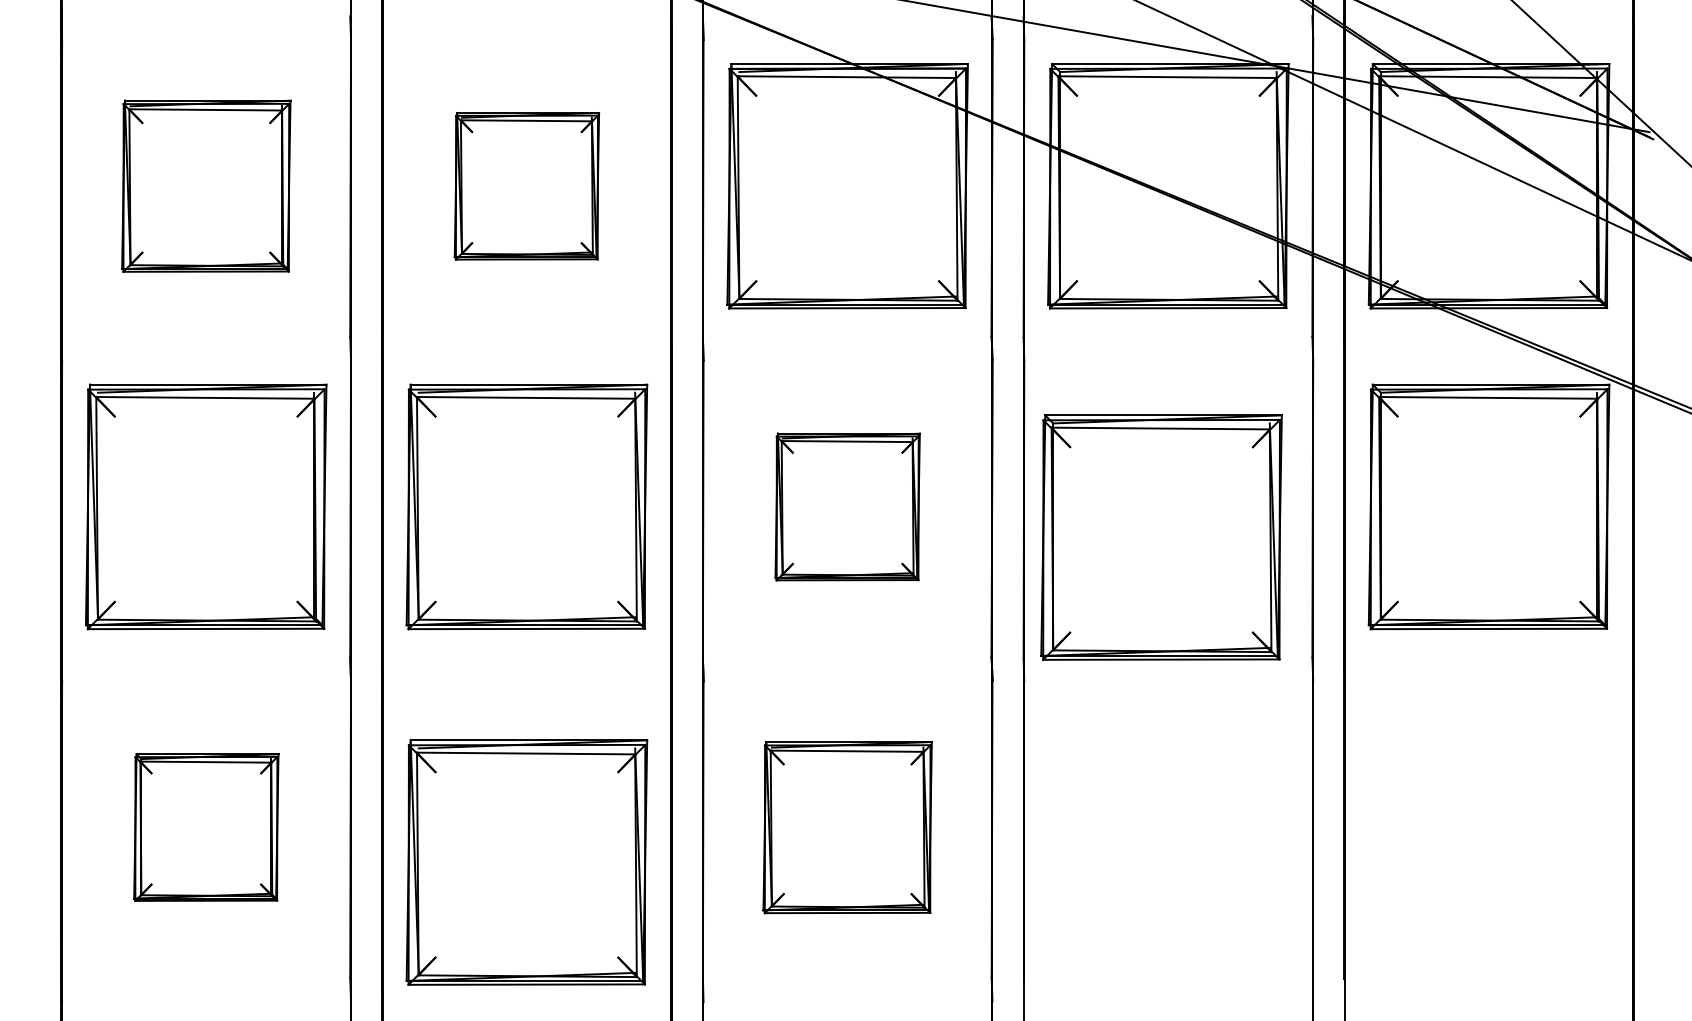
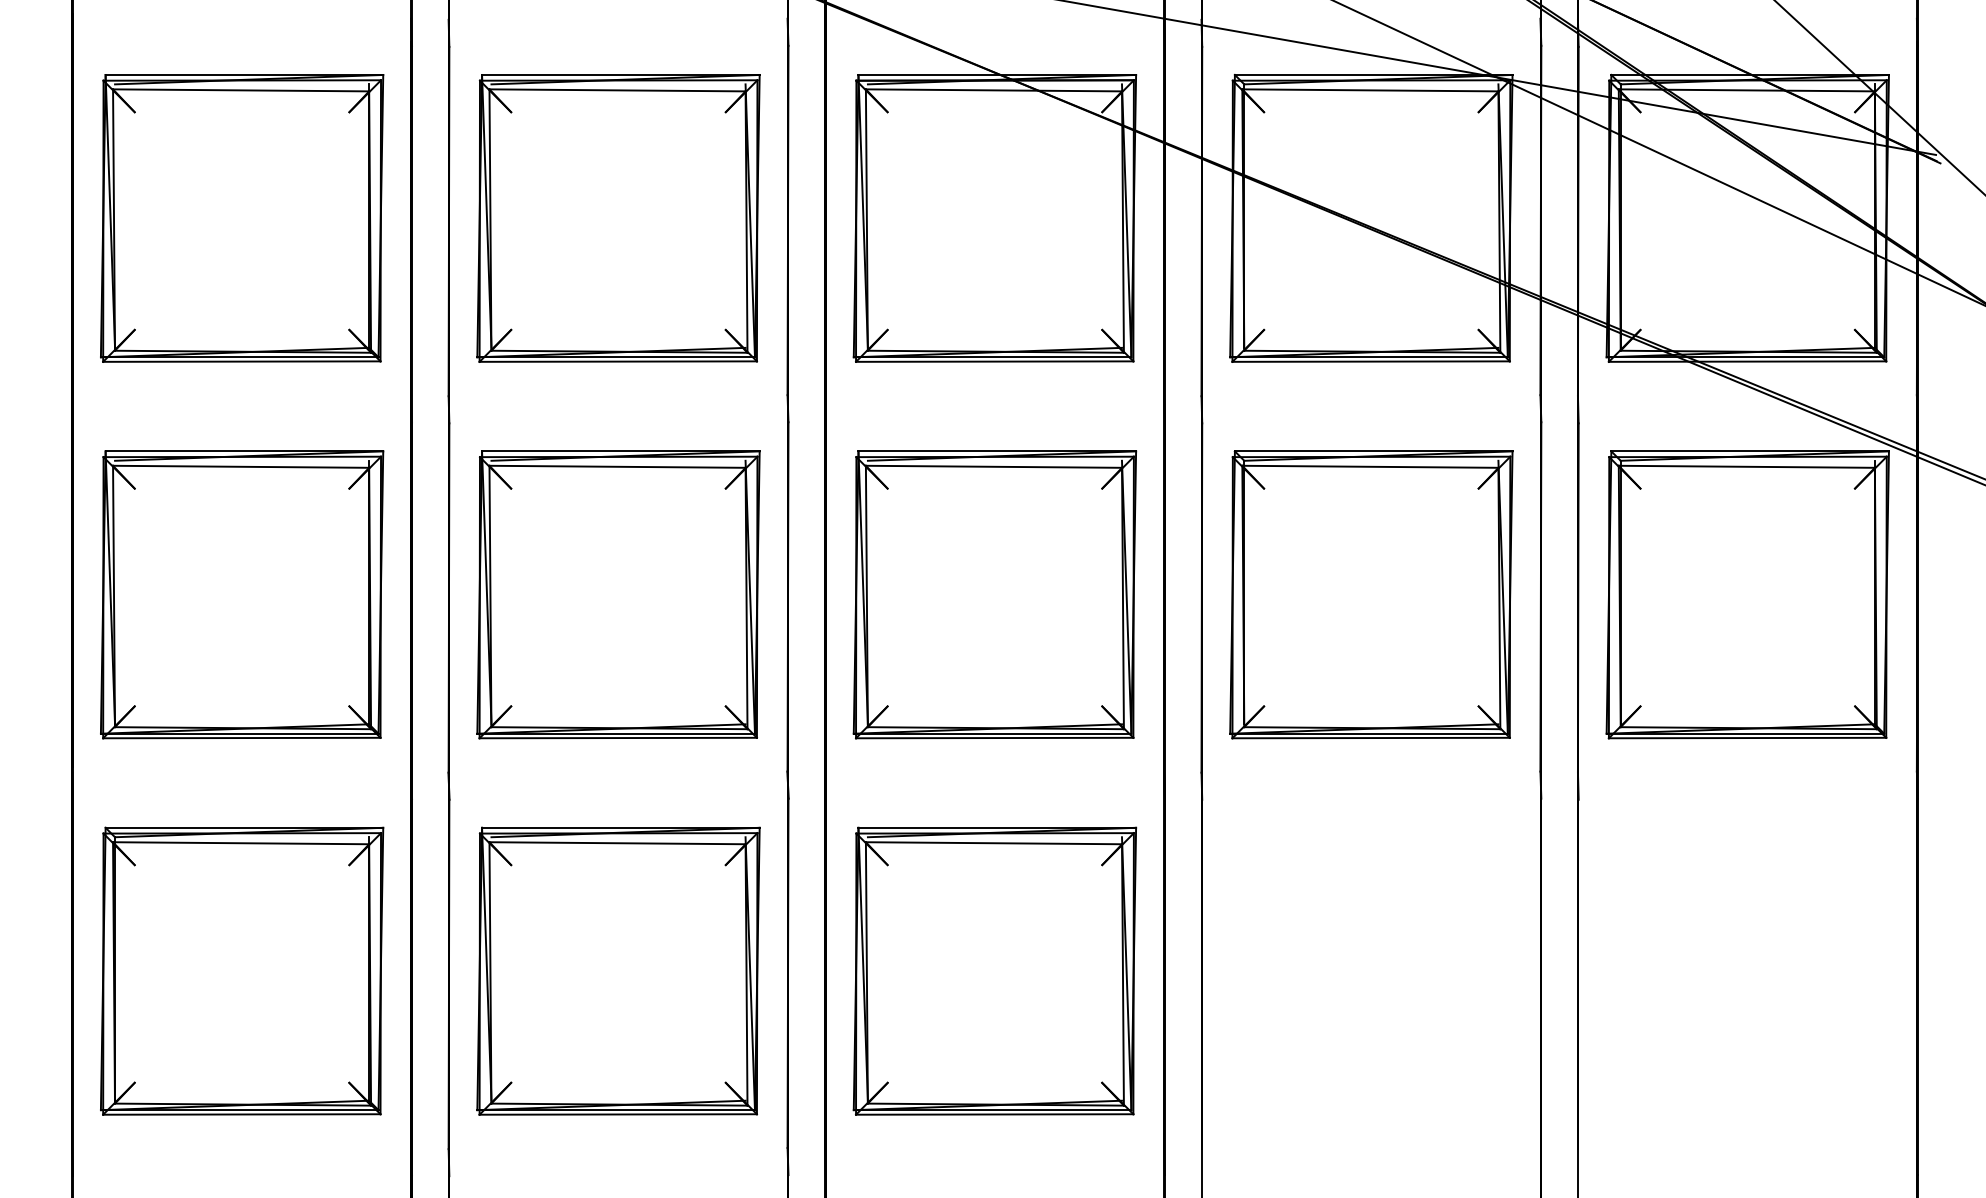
part: (206, 186) -> (242, 218), size x1.43
part: (526, 186) -> (618, 218), size x1.67
part: (847, 506) -> (994, 594), size x1.67
part: (1161, 537) -> (1371, 594), moved
part: (206, 827) -> (242, 970), size x1.67
part: (847, 827) -> (994, 970), size x1.43
part: (526, 861) -> (618, 970), moved

